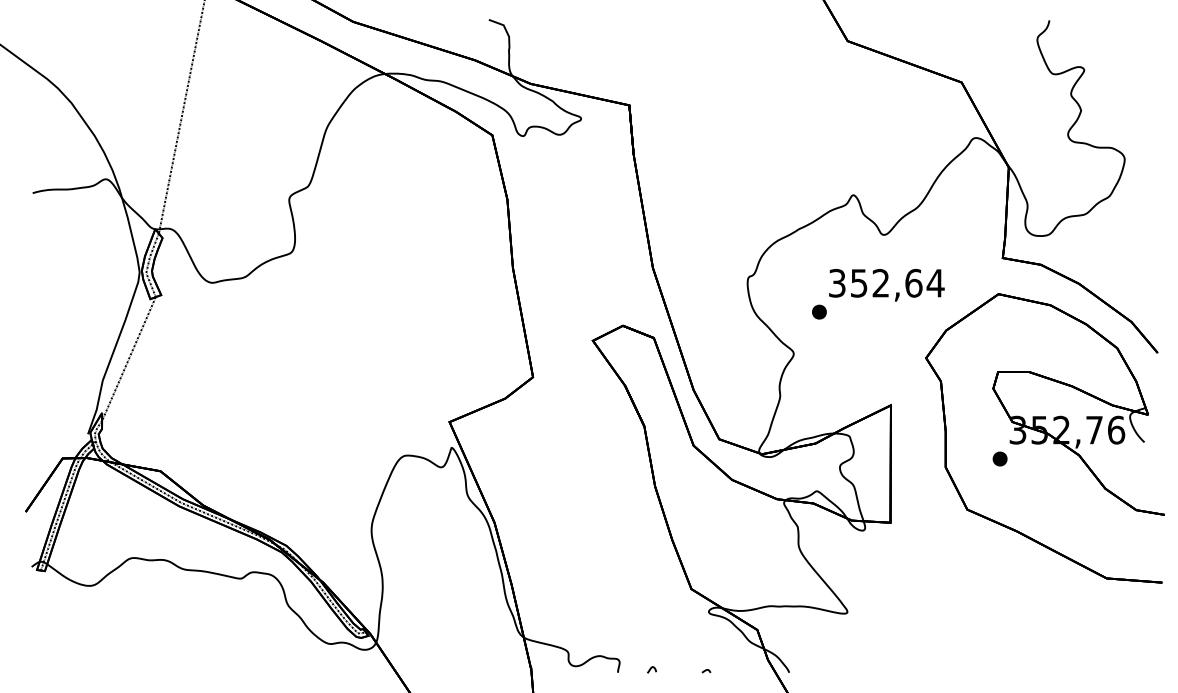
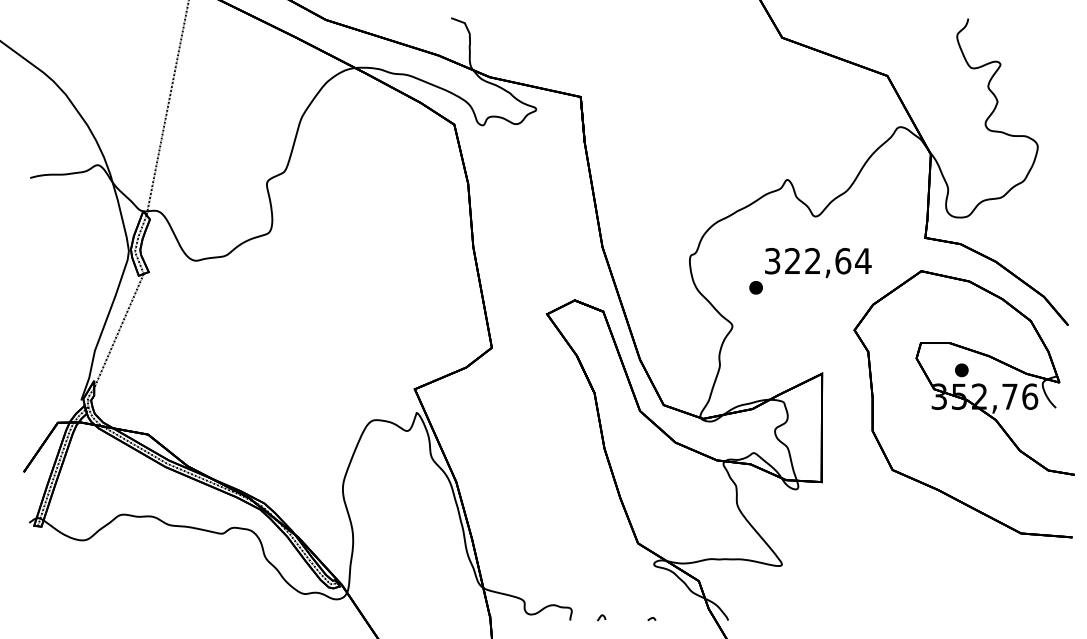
text: (858, 283) -> (792, 261), 352,64 -> 322,64
part: (999, 459) -> (961, 370), moved

